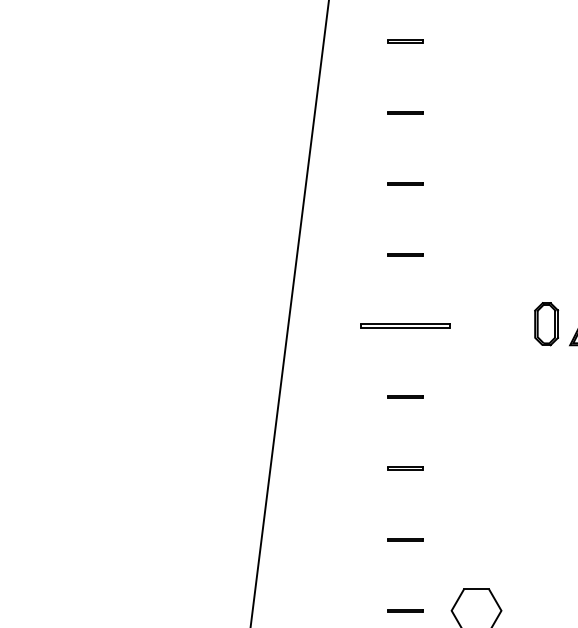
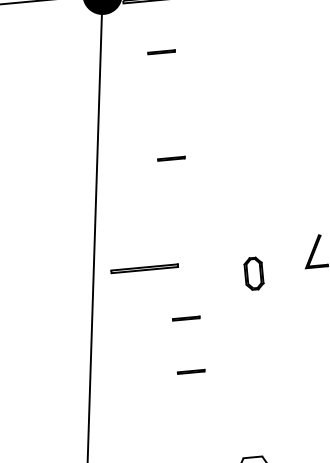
line: (405, 112) -> (166, 105), removed
line: (405, 254) -> (176, 211), removed
part: (546, 324) -> (253, 274), moved
part: (405, 325) -> (144, 268), moved
line: (405, 539) -> (196, 425), removed

